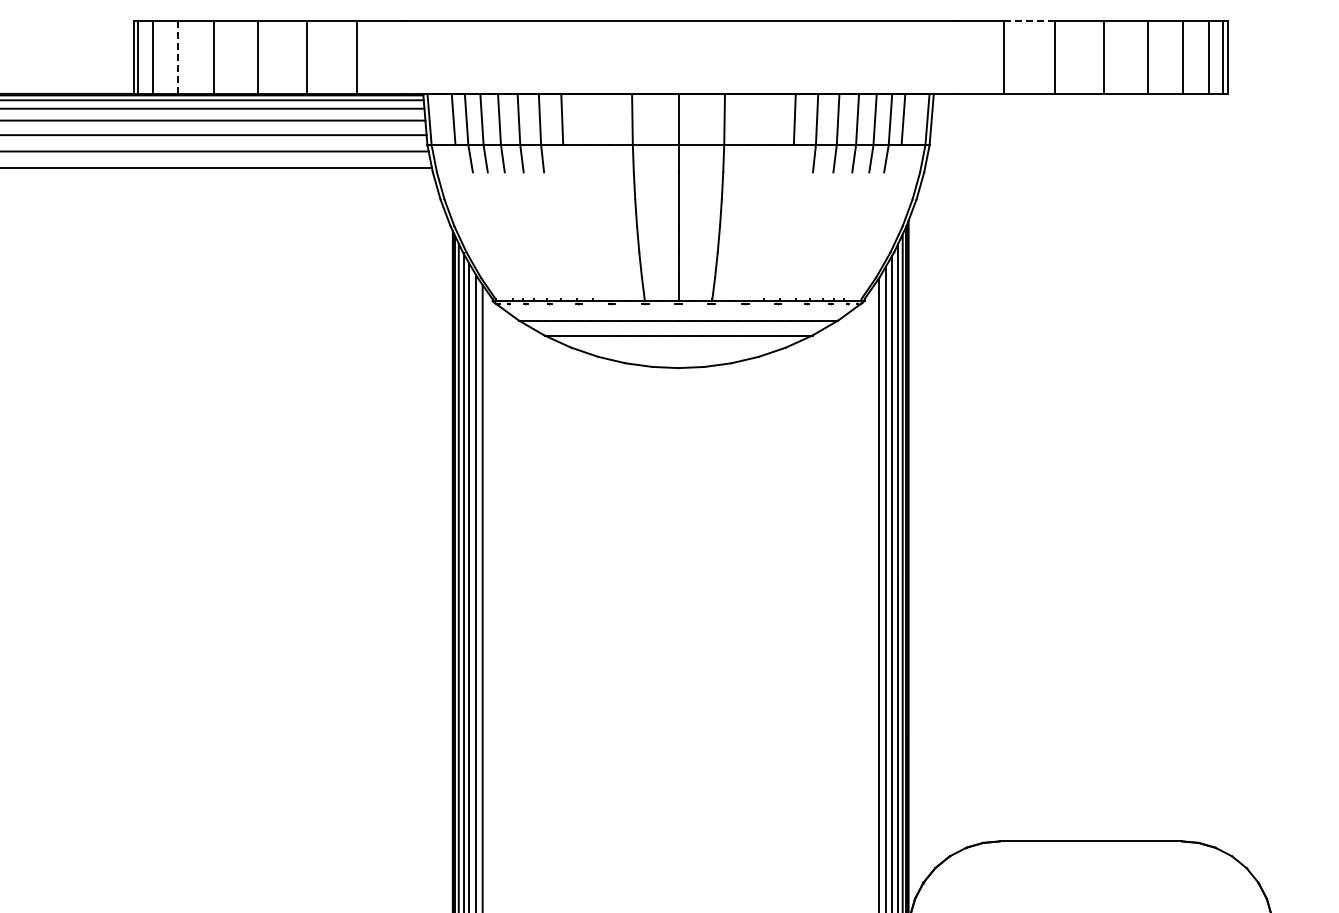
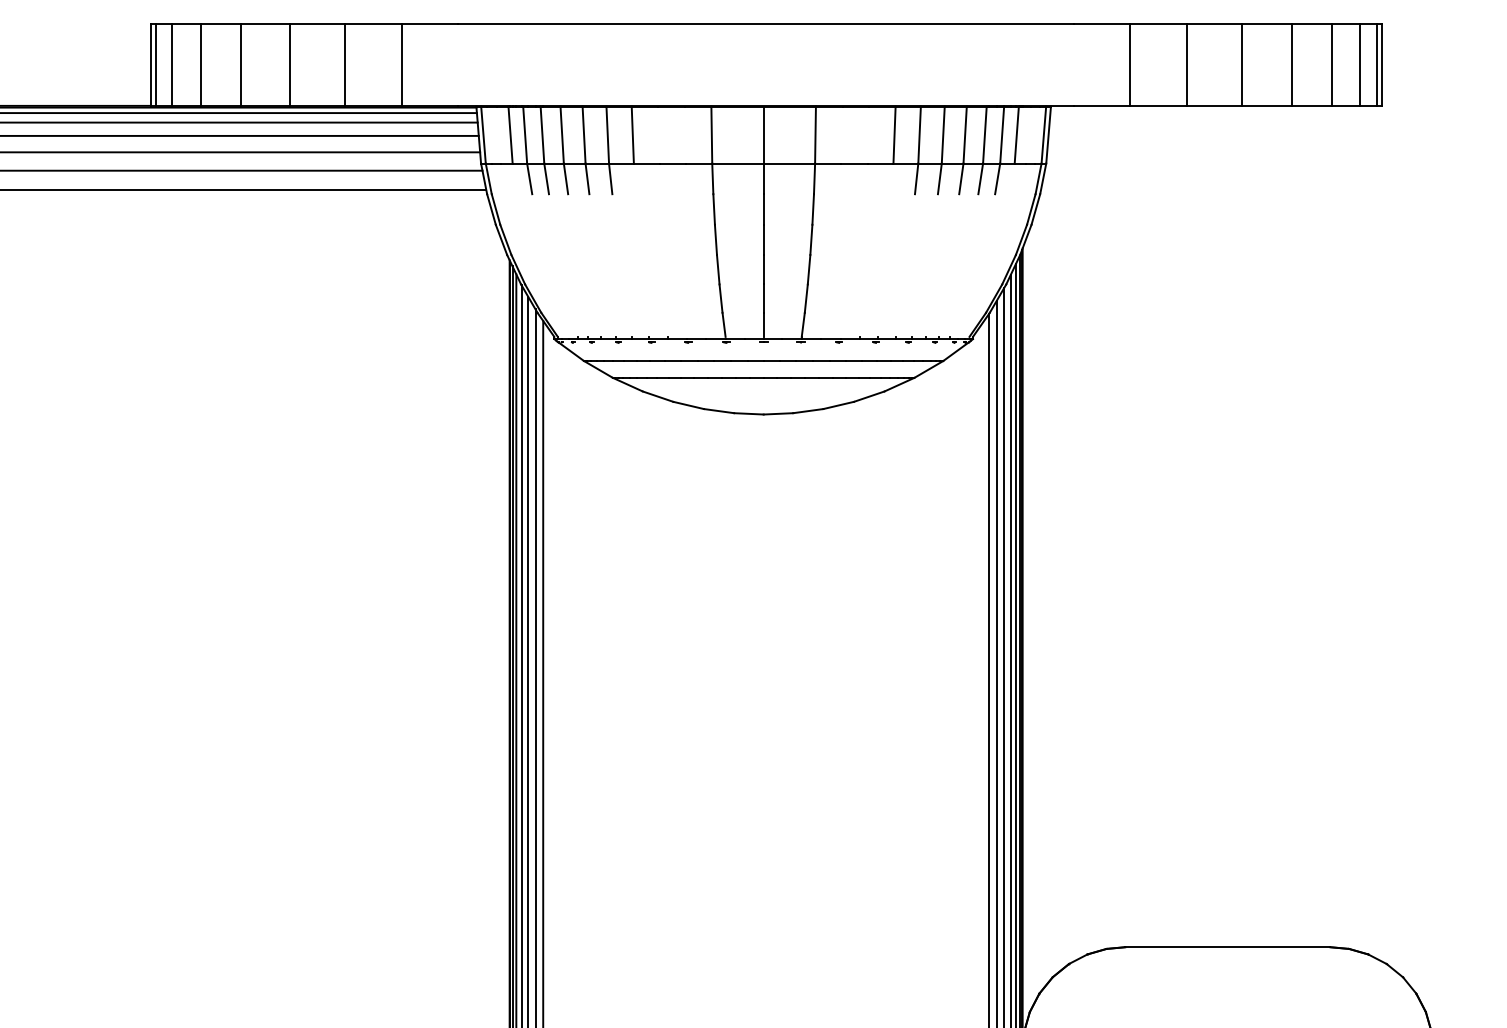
line: (1029, 20) -> (1158, 23), dashed -> solid
line: (178, 56) -> (200, 63), dashed -> solid

